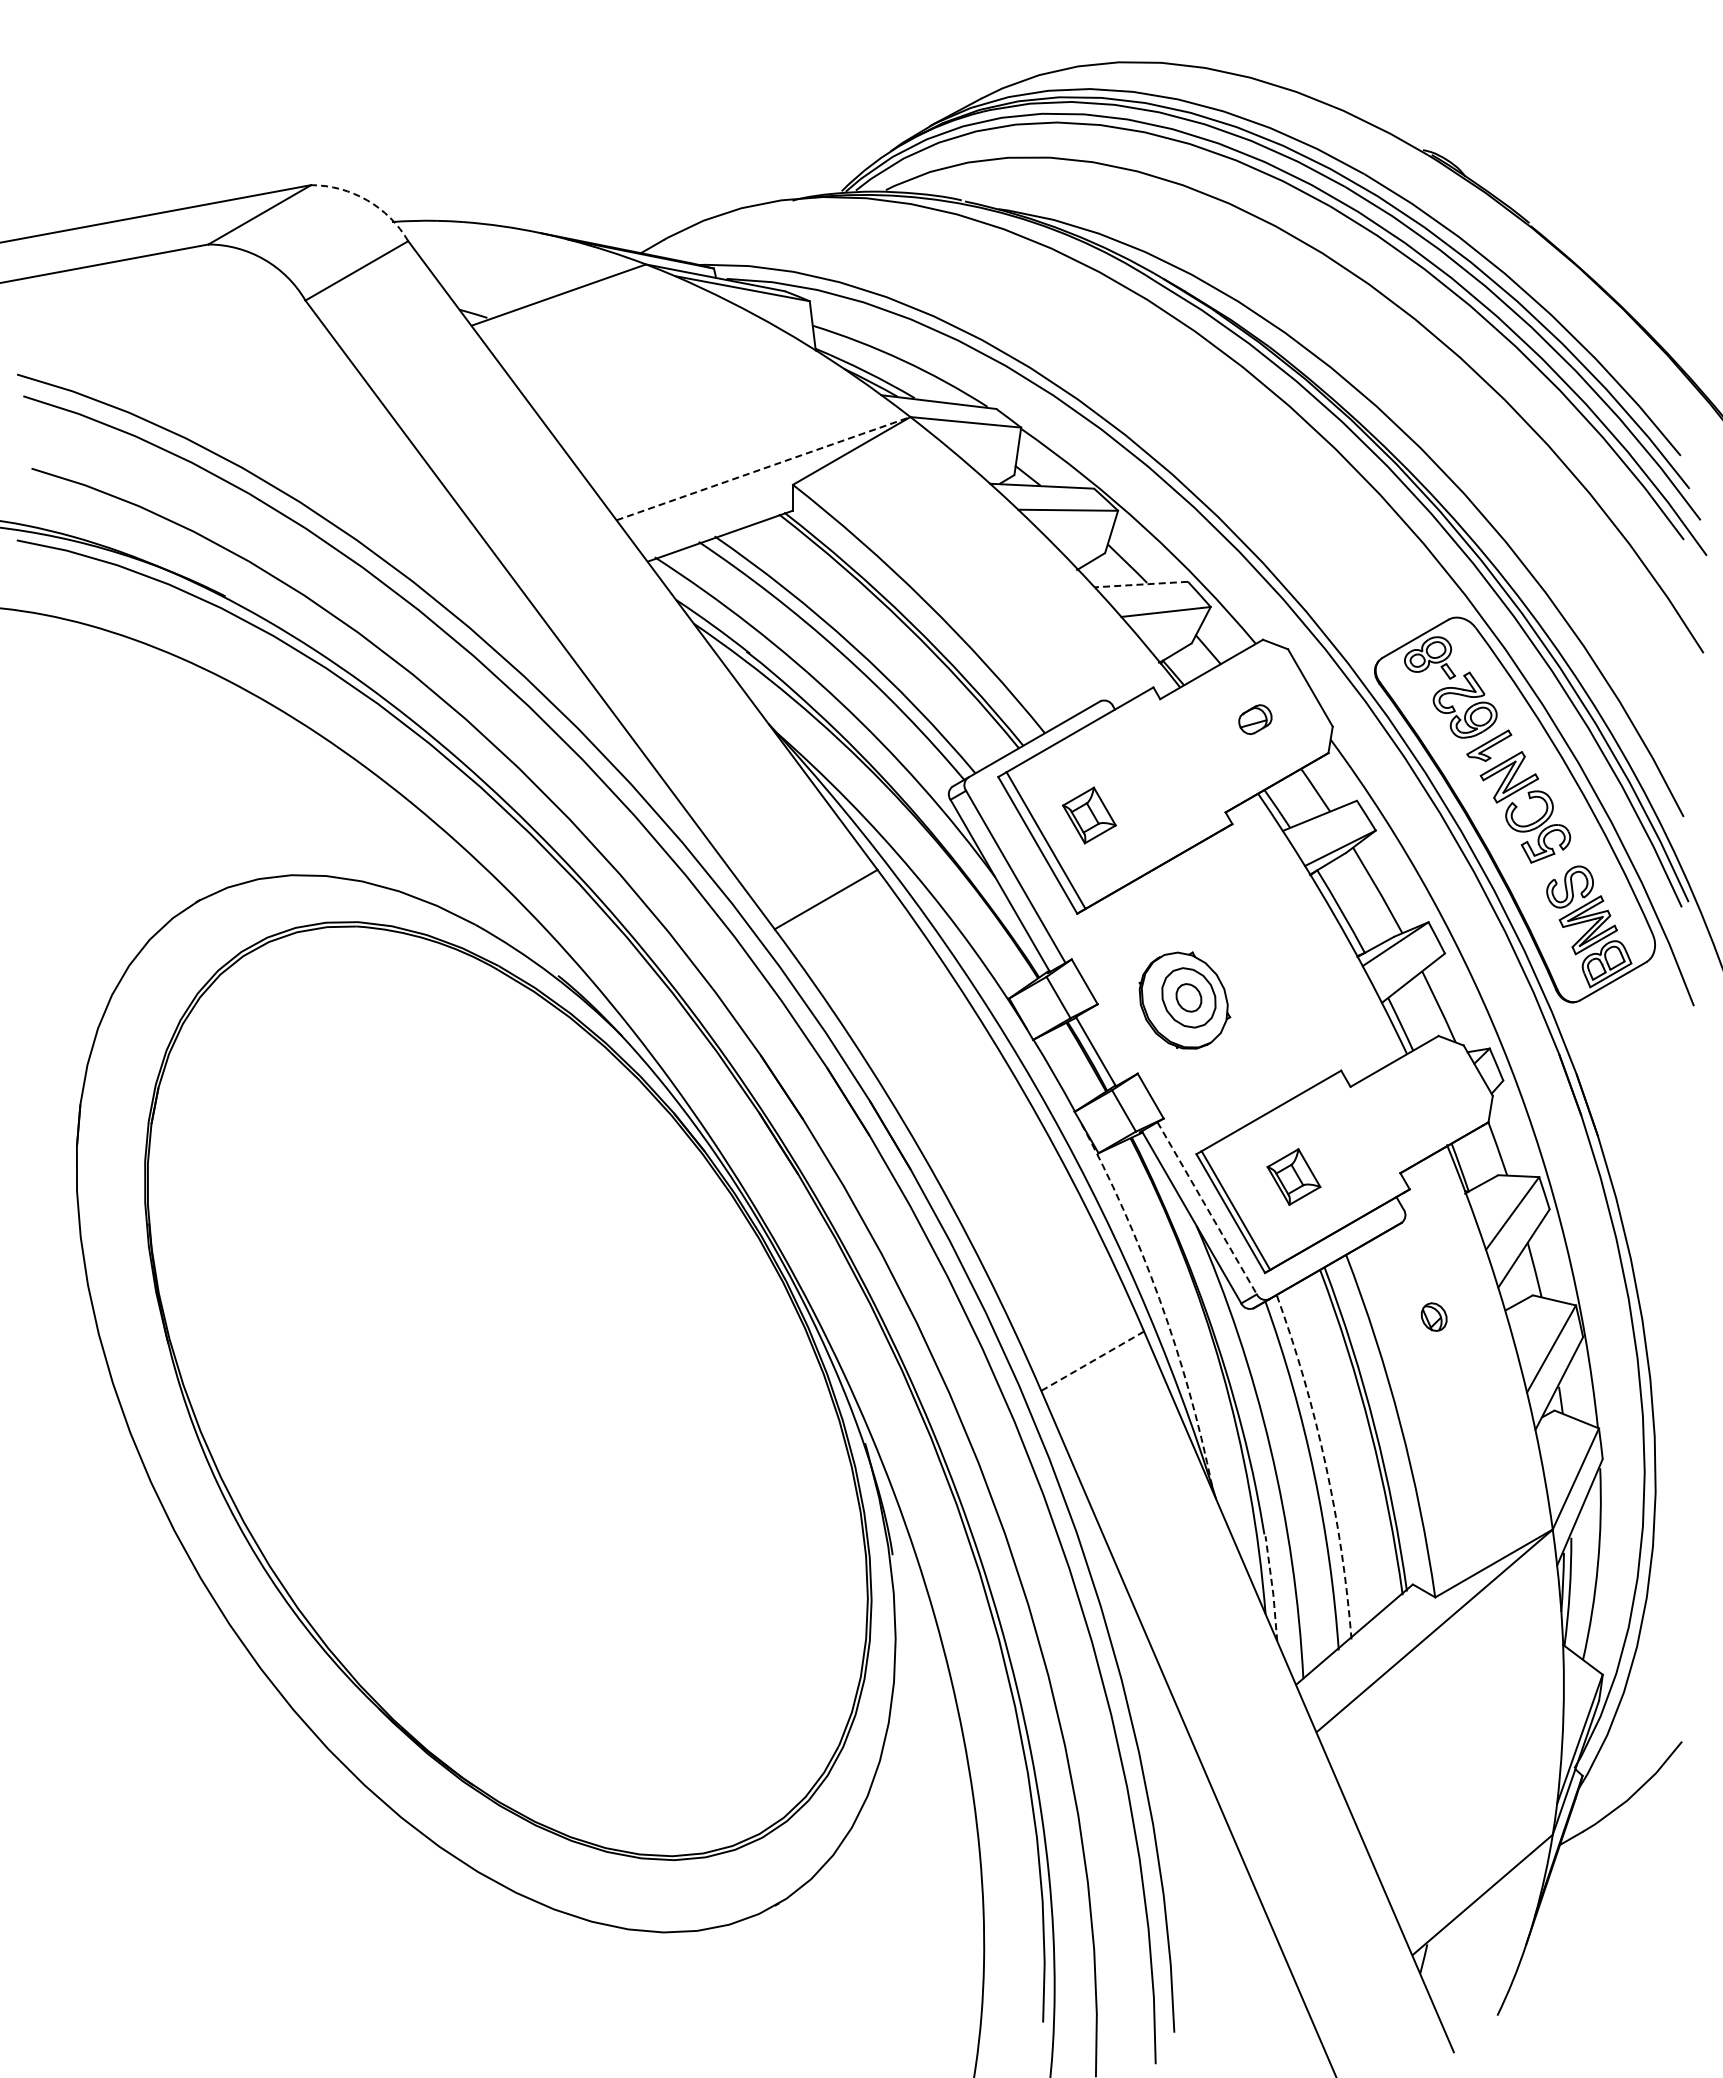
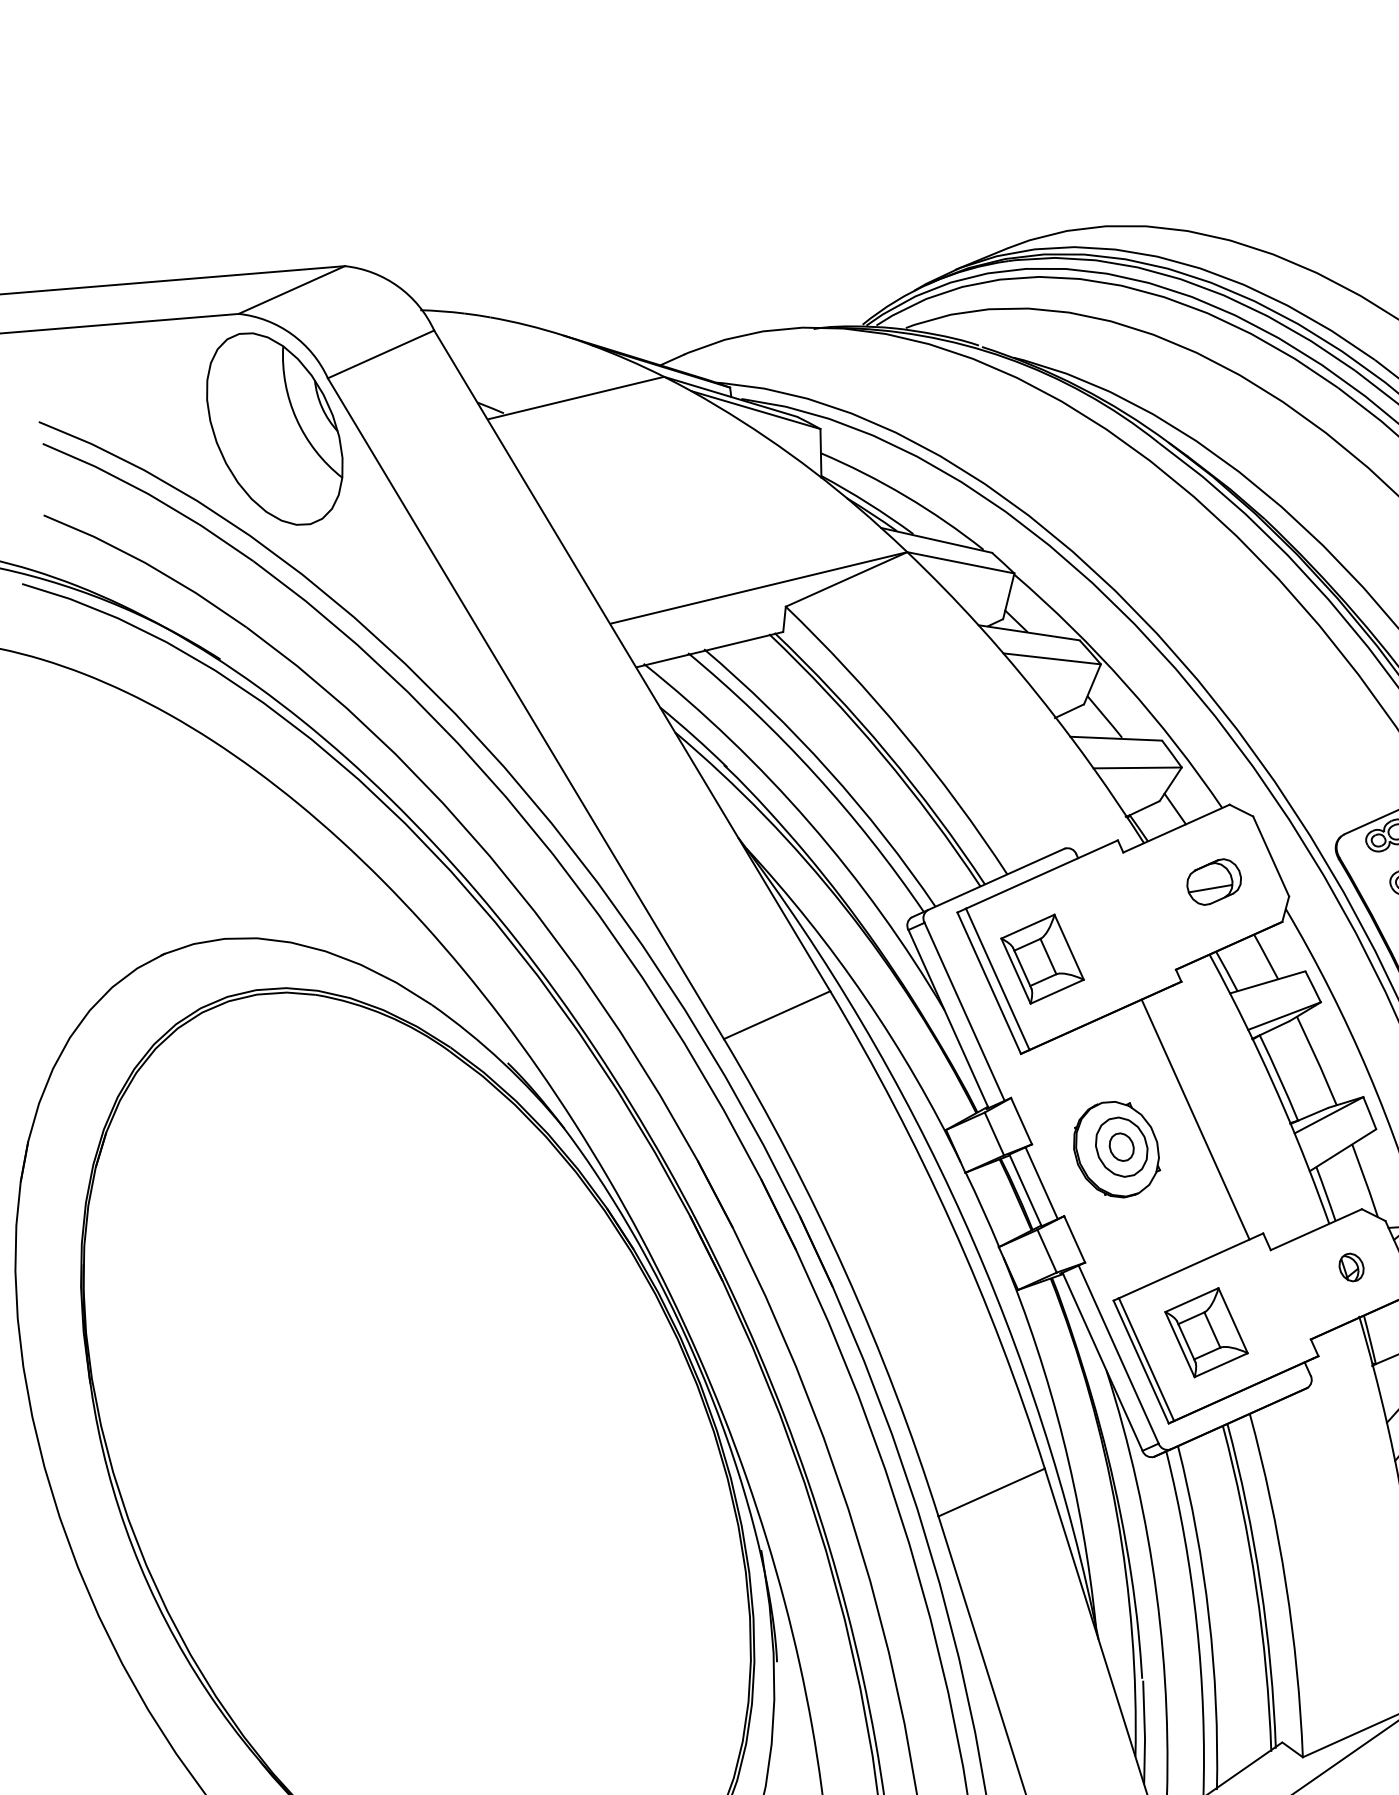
arc: (367, 200) -> (398, 286), dashed -> solid
part: (256, 357) -> (274, 429), added
line: (764, 468) -> (759, 587), dashed -> solid
line: (1141, 584) -> (1116, 738), dashed -> solid
part: (1255, 719) -> (1214, 881), size x1.67
part: (1089, 815) -> (1042, 959), size x1.67
line: (1260, 962) -> (1195, 1119), added
line: (1111, 1042) -> (1041, 1183), added
part: (1293, 1176) -> (1206, 1332), size x1.67
line: (1207, 1208) -> (1118, 1354), dashed -> solid
arc: (1159, 1299) -> (1063, 1438), dashed -> solid
part: (1433, 1316) -> (1350, 1266), moved
line: (1092, 1361) -> (991, 1492), dashed -> solid
arc: (1325, 1464) -> (1208, 1616), dashed -> solid
line: (1272, 1589) -> (1144, 1733), dashed -> solid

